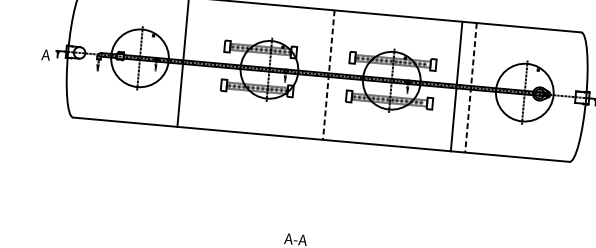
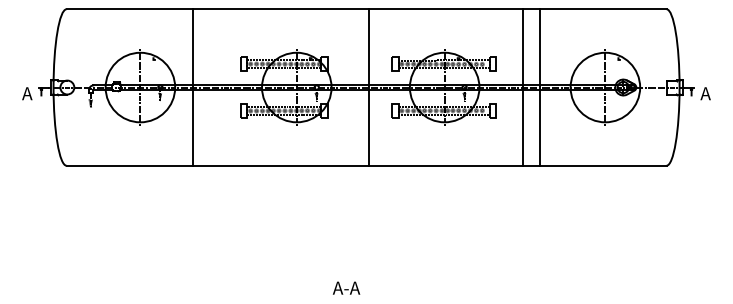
line: (328, 75) -> (368, 88), dashed -> solid
line: (471, 88) -> (540, 88), dashed -> solid

